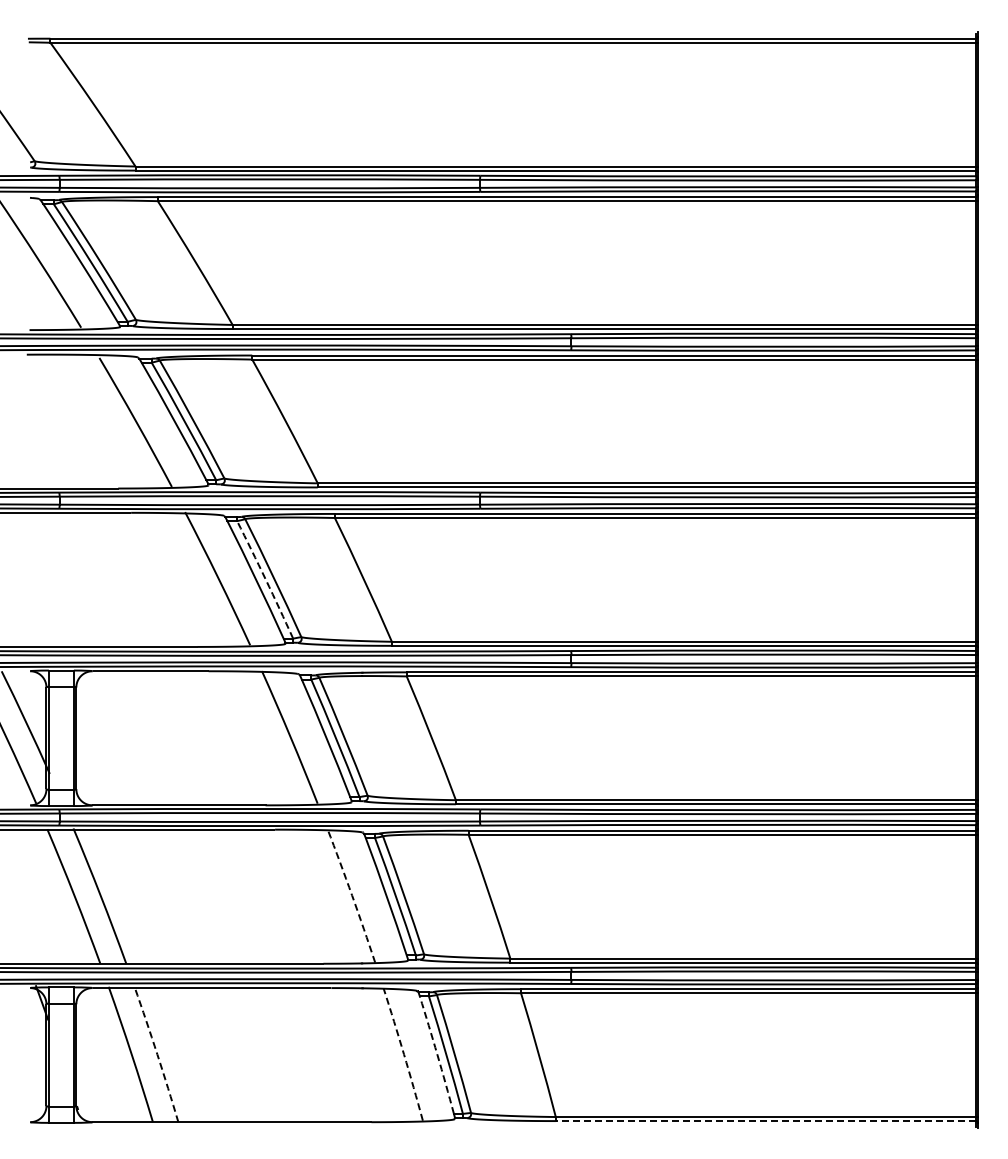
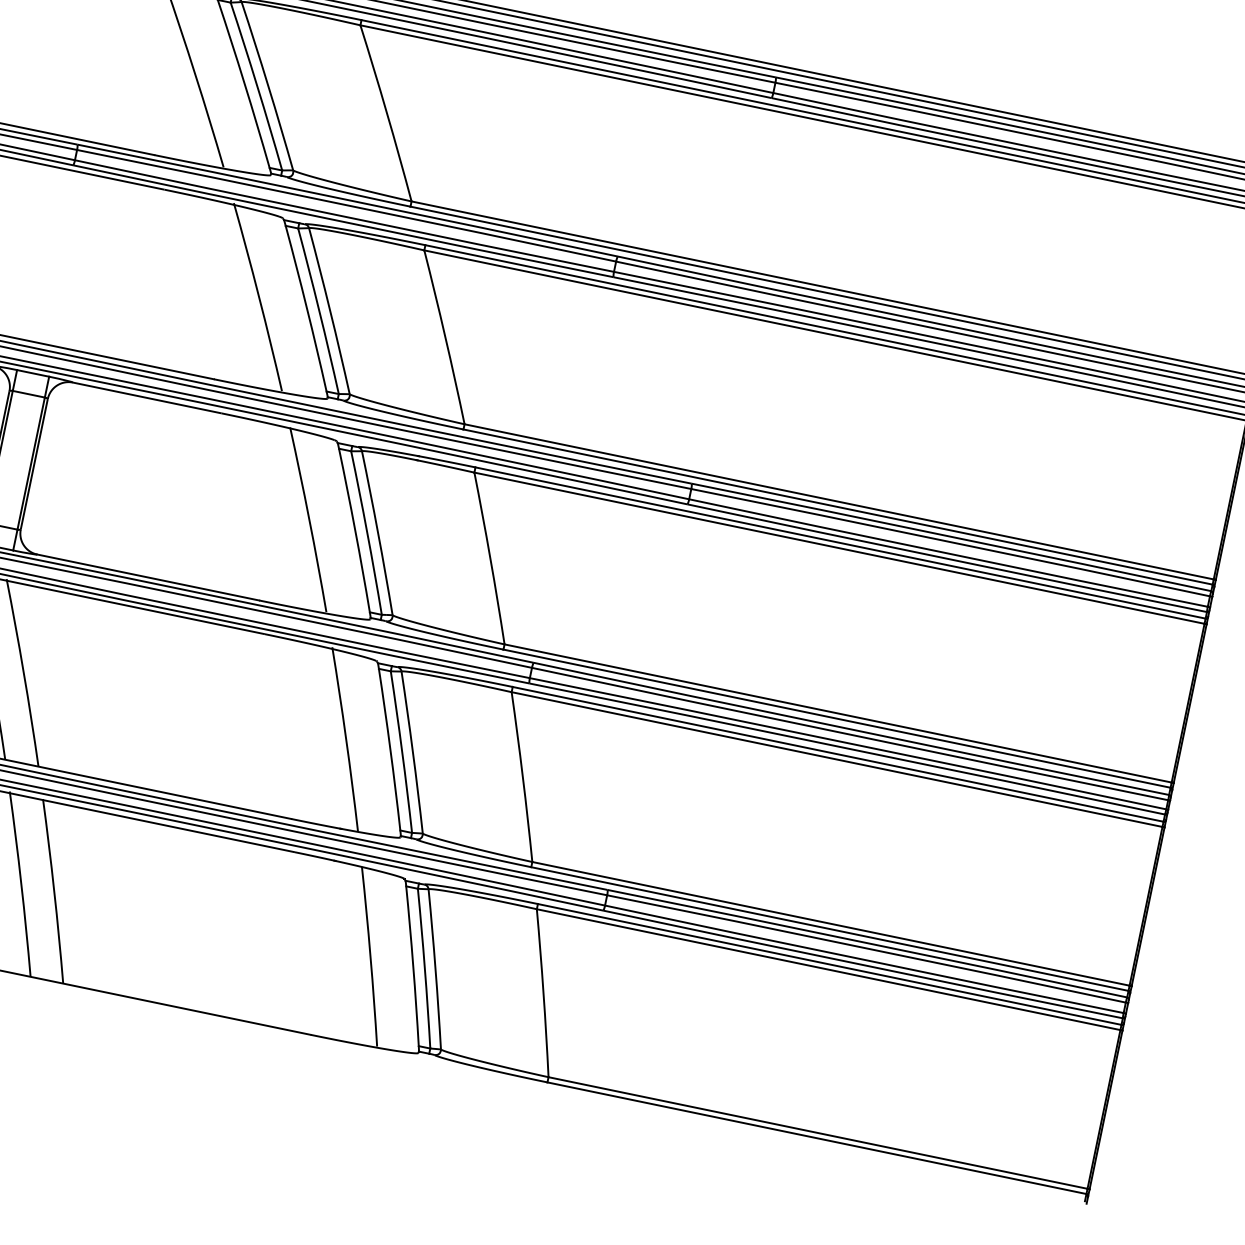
arc: (265, 579) -> (319, 310), dashed -> solid
arc: (352, 895) -> (346, 739), dashed -> solid
arc: (157, 1054) -> (54, 891), dashed -> solid
arc: (404, 1054) -> (371, 956), dashed -> solid
arc: (437, 1054) -> (413, 965), dashed -> solid
line: (765, 1121) -> (816, 1138), dashed -> solid

